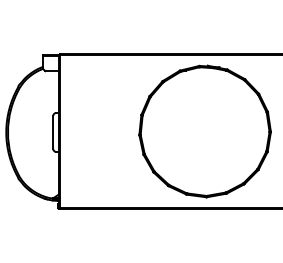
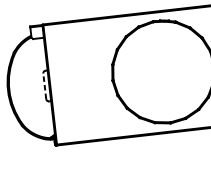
line: (53, 131) -> (44, 85), solid -> dashed

